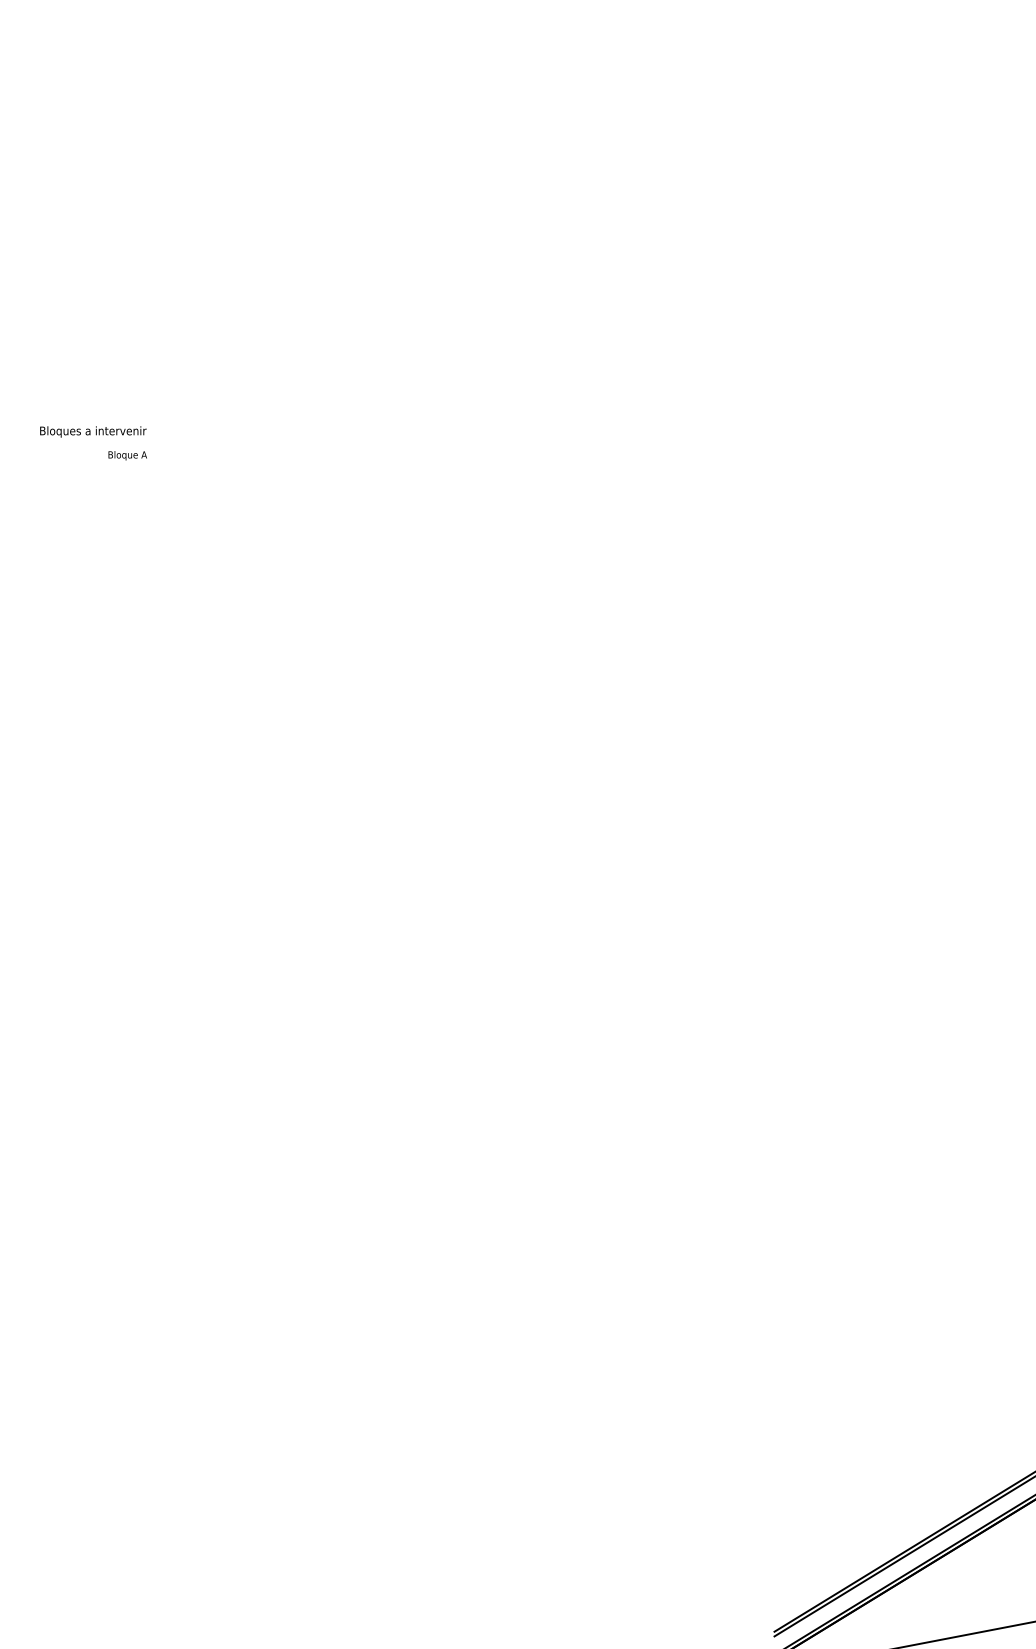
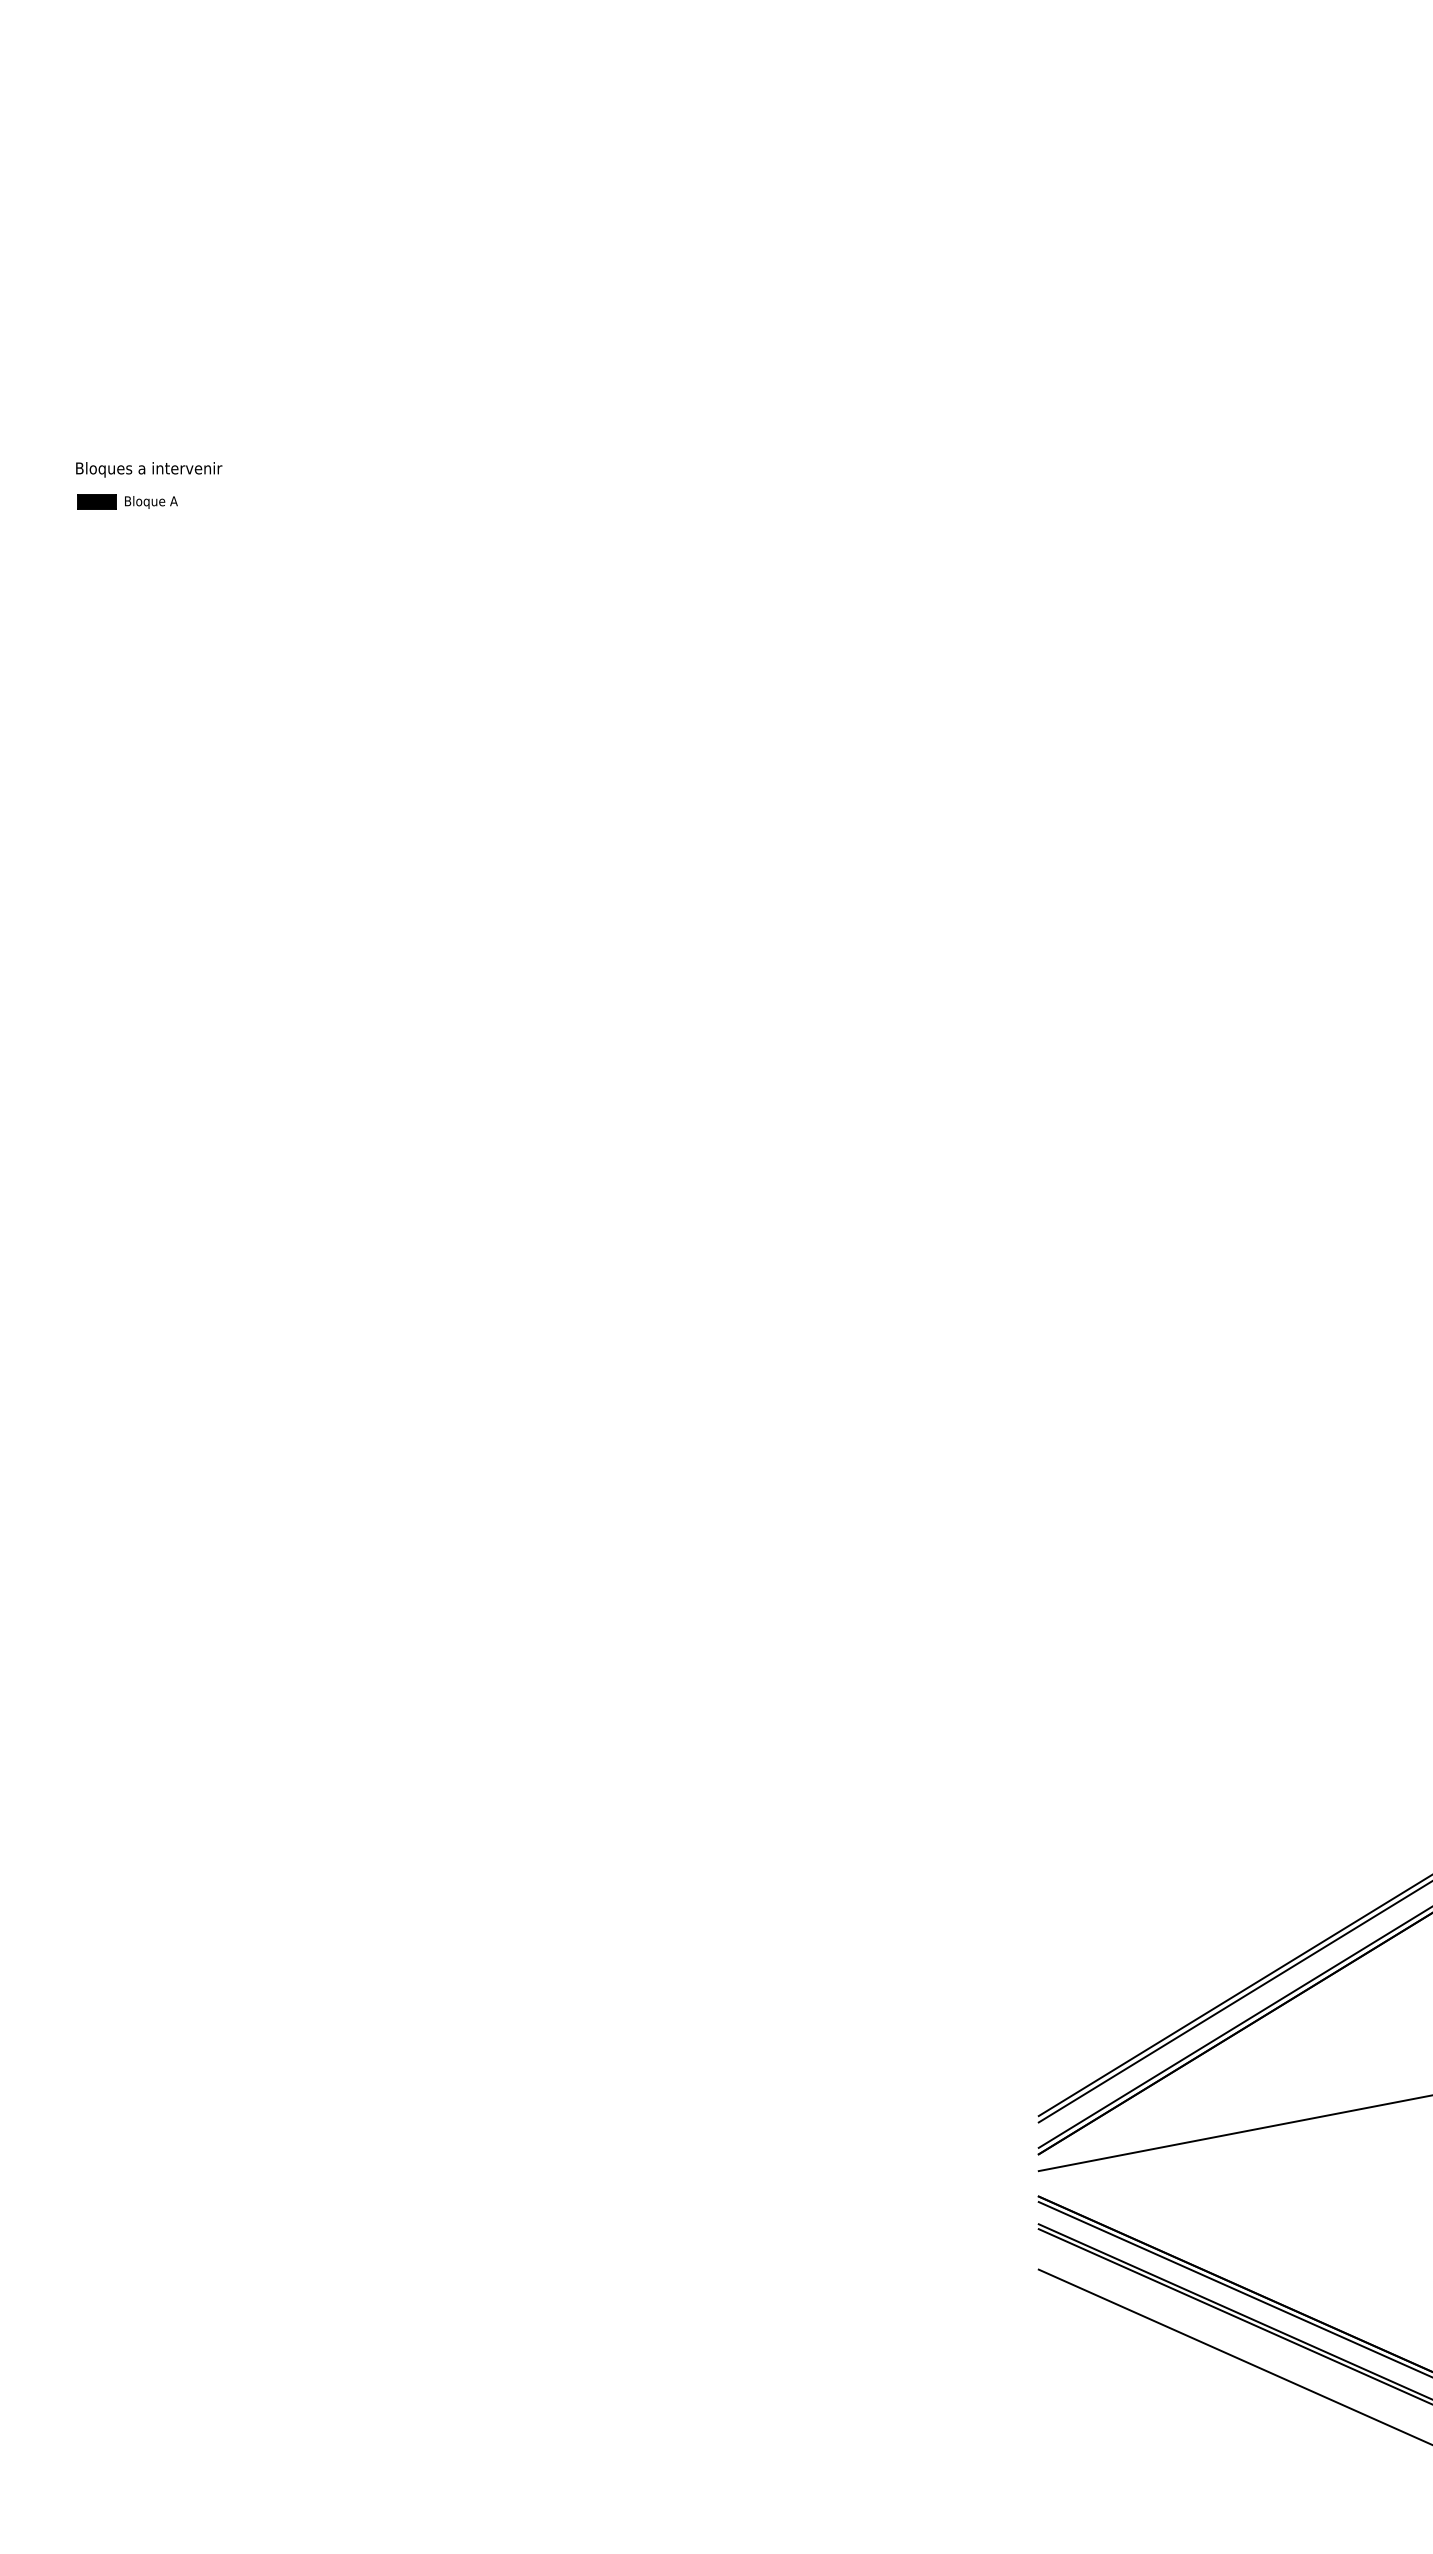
text: (93, 431) -> (149, 469), moved
part: (87, 455) -> (96, 501), added

